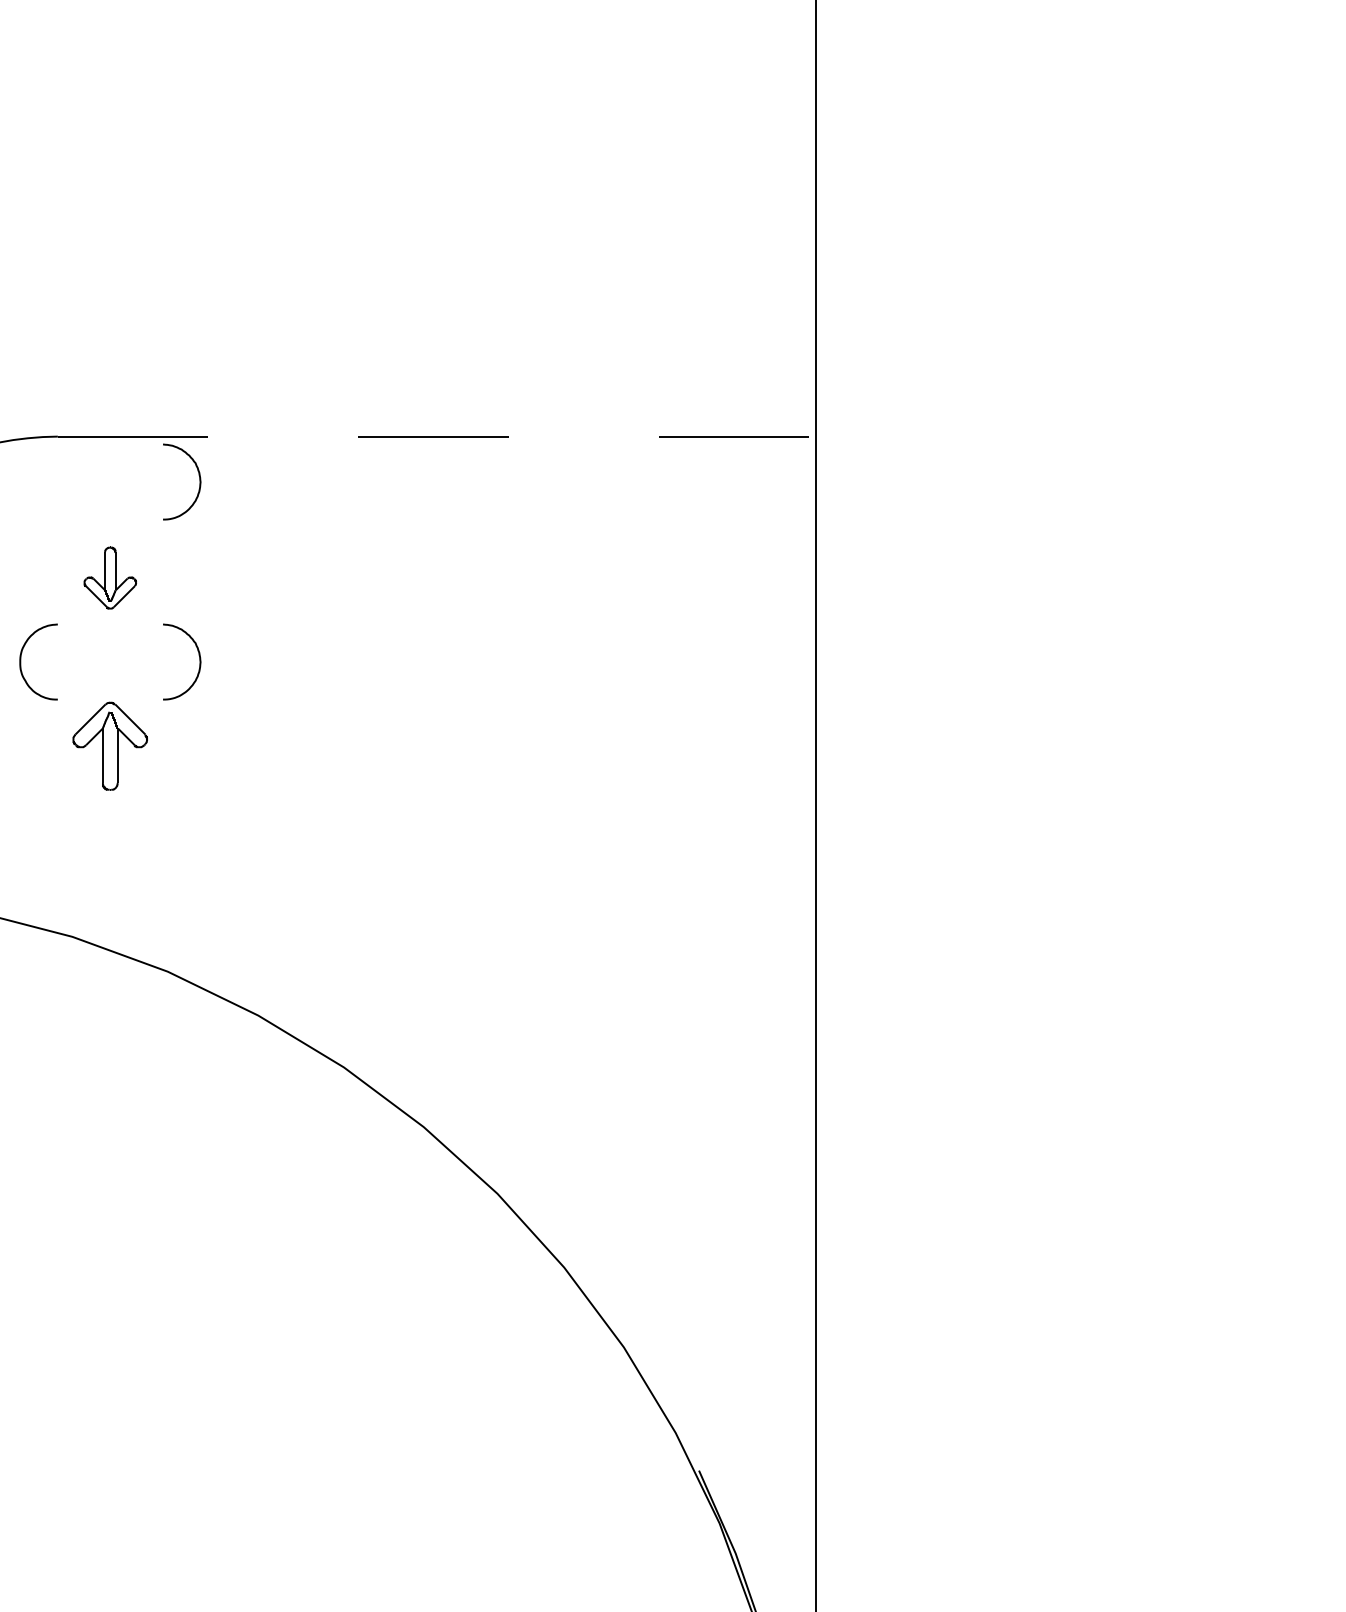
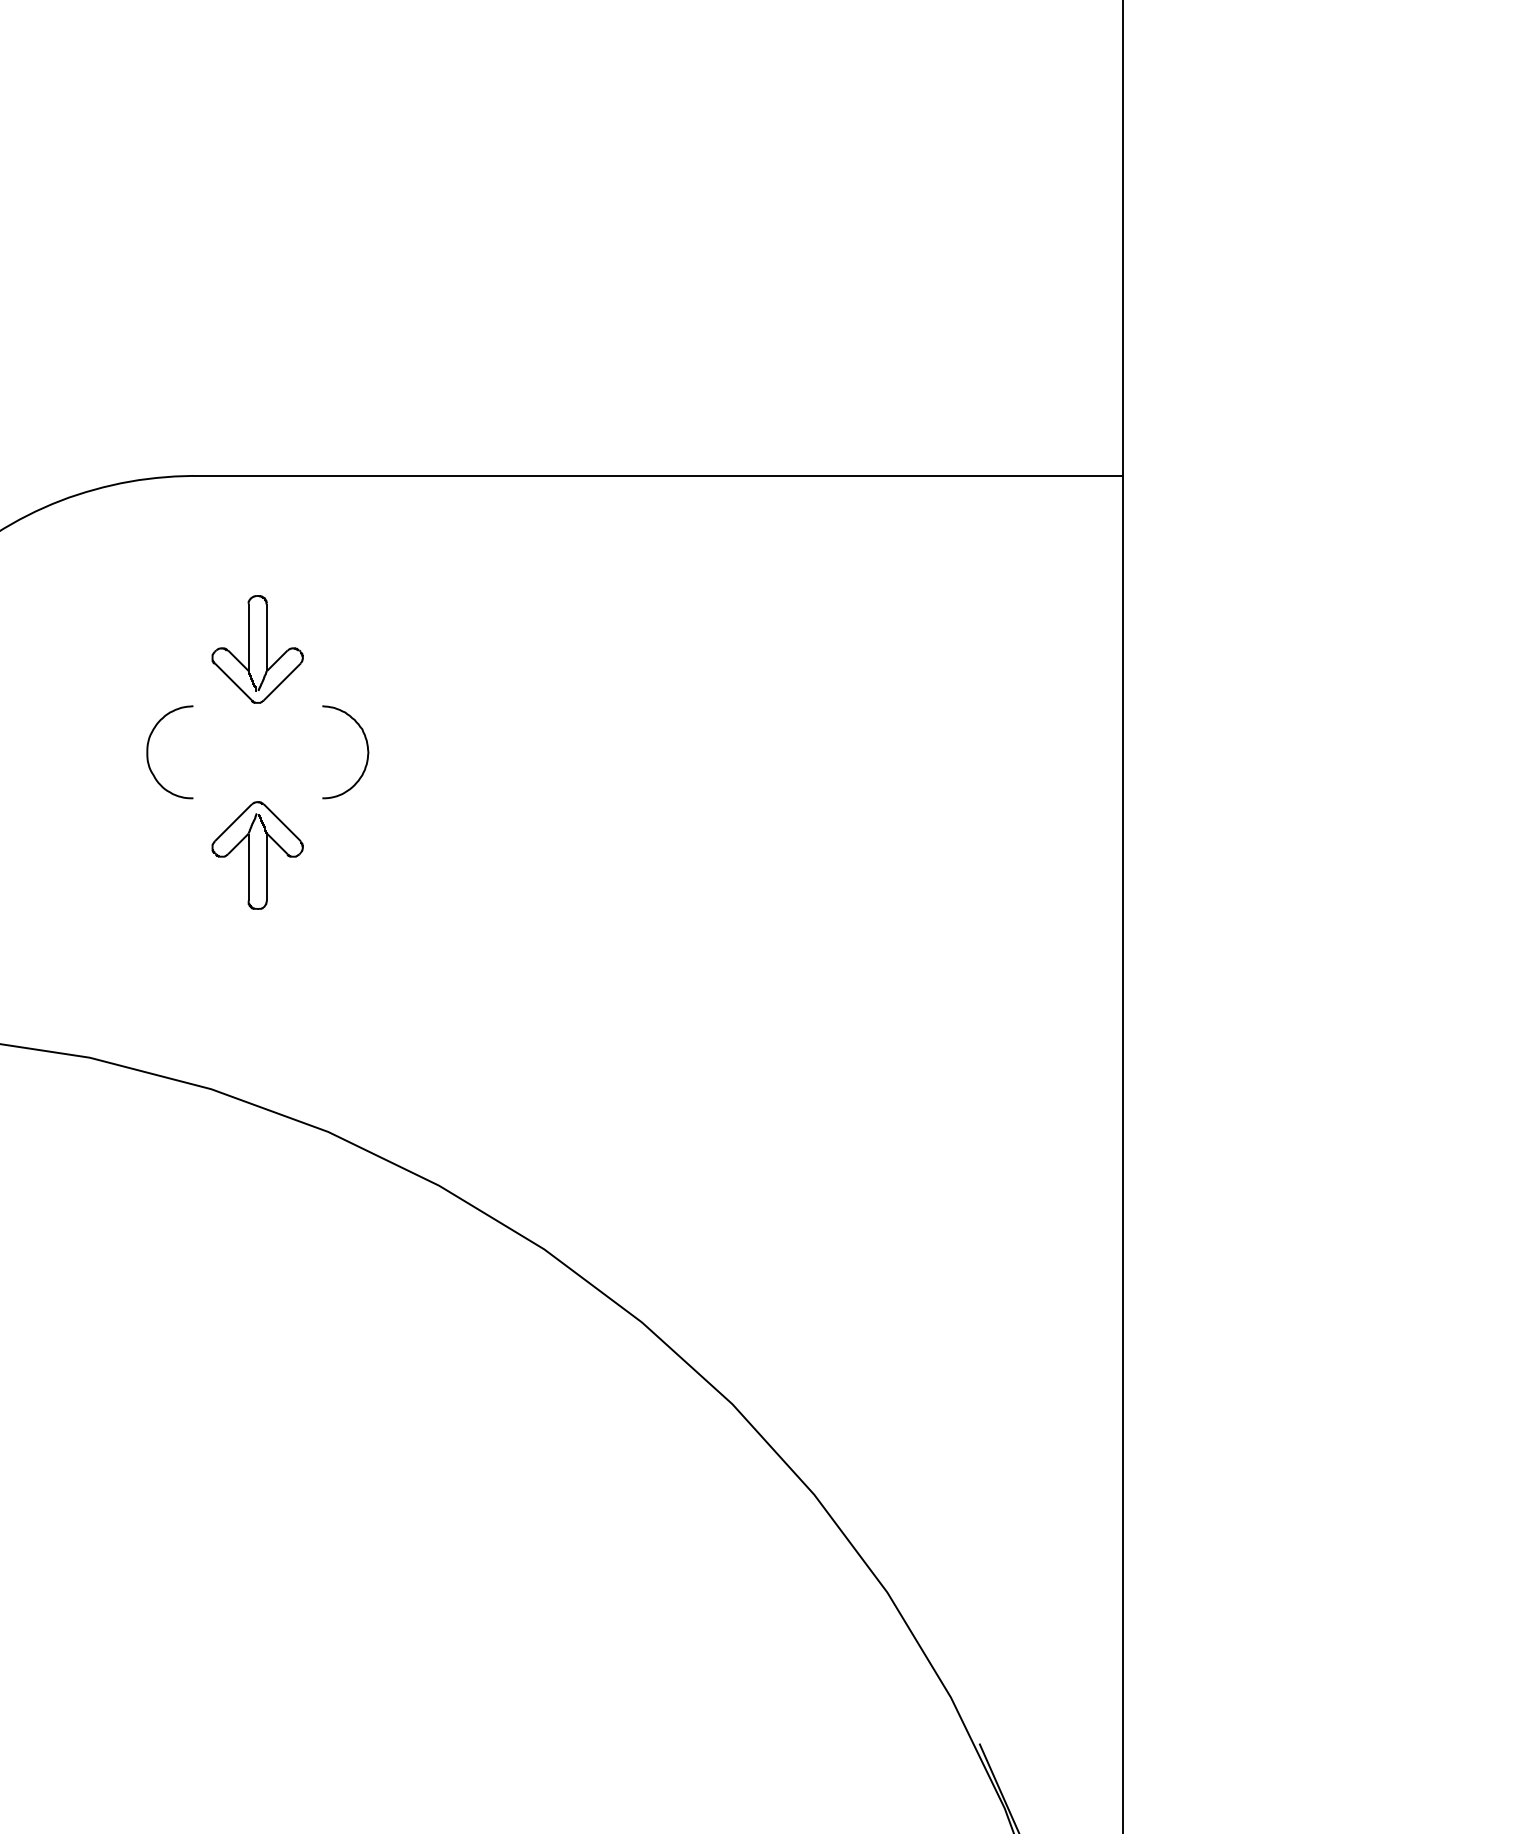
line: (437, 436) -> (658, 475), dashed -> solid
curve: (199, 481) -> (367, 530), removed
part: (110, 577) -> (257, 648), size x1.43

